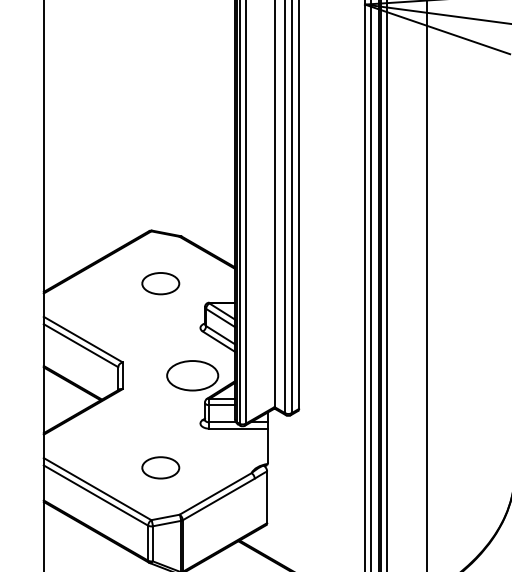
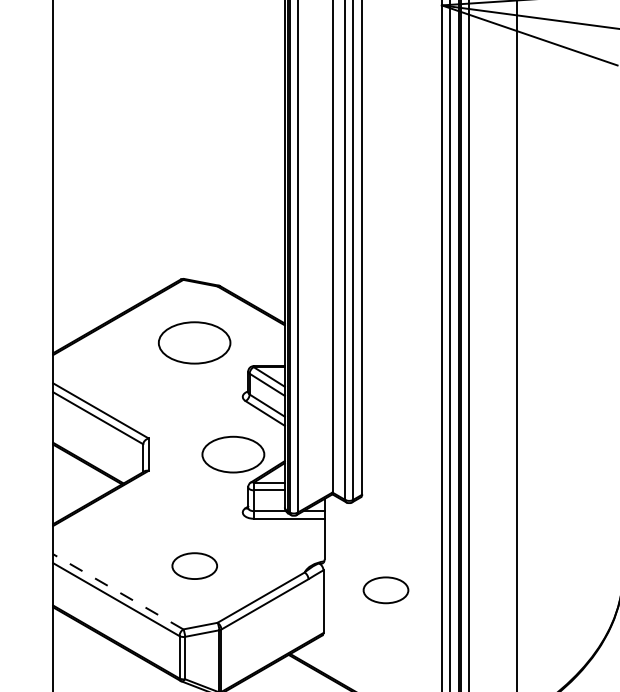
part: (160, 283) -> (194, 342), size x1.6
part: (318, 487) -> (385, 589), added
line: (97, 488) -> (118, 591), solid -> dashed

